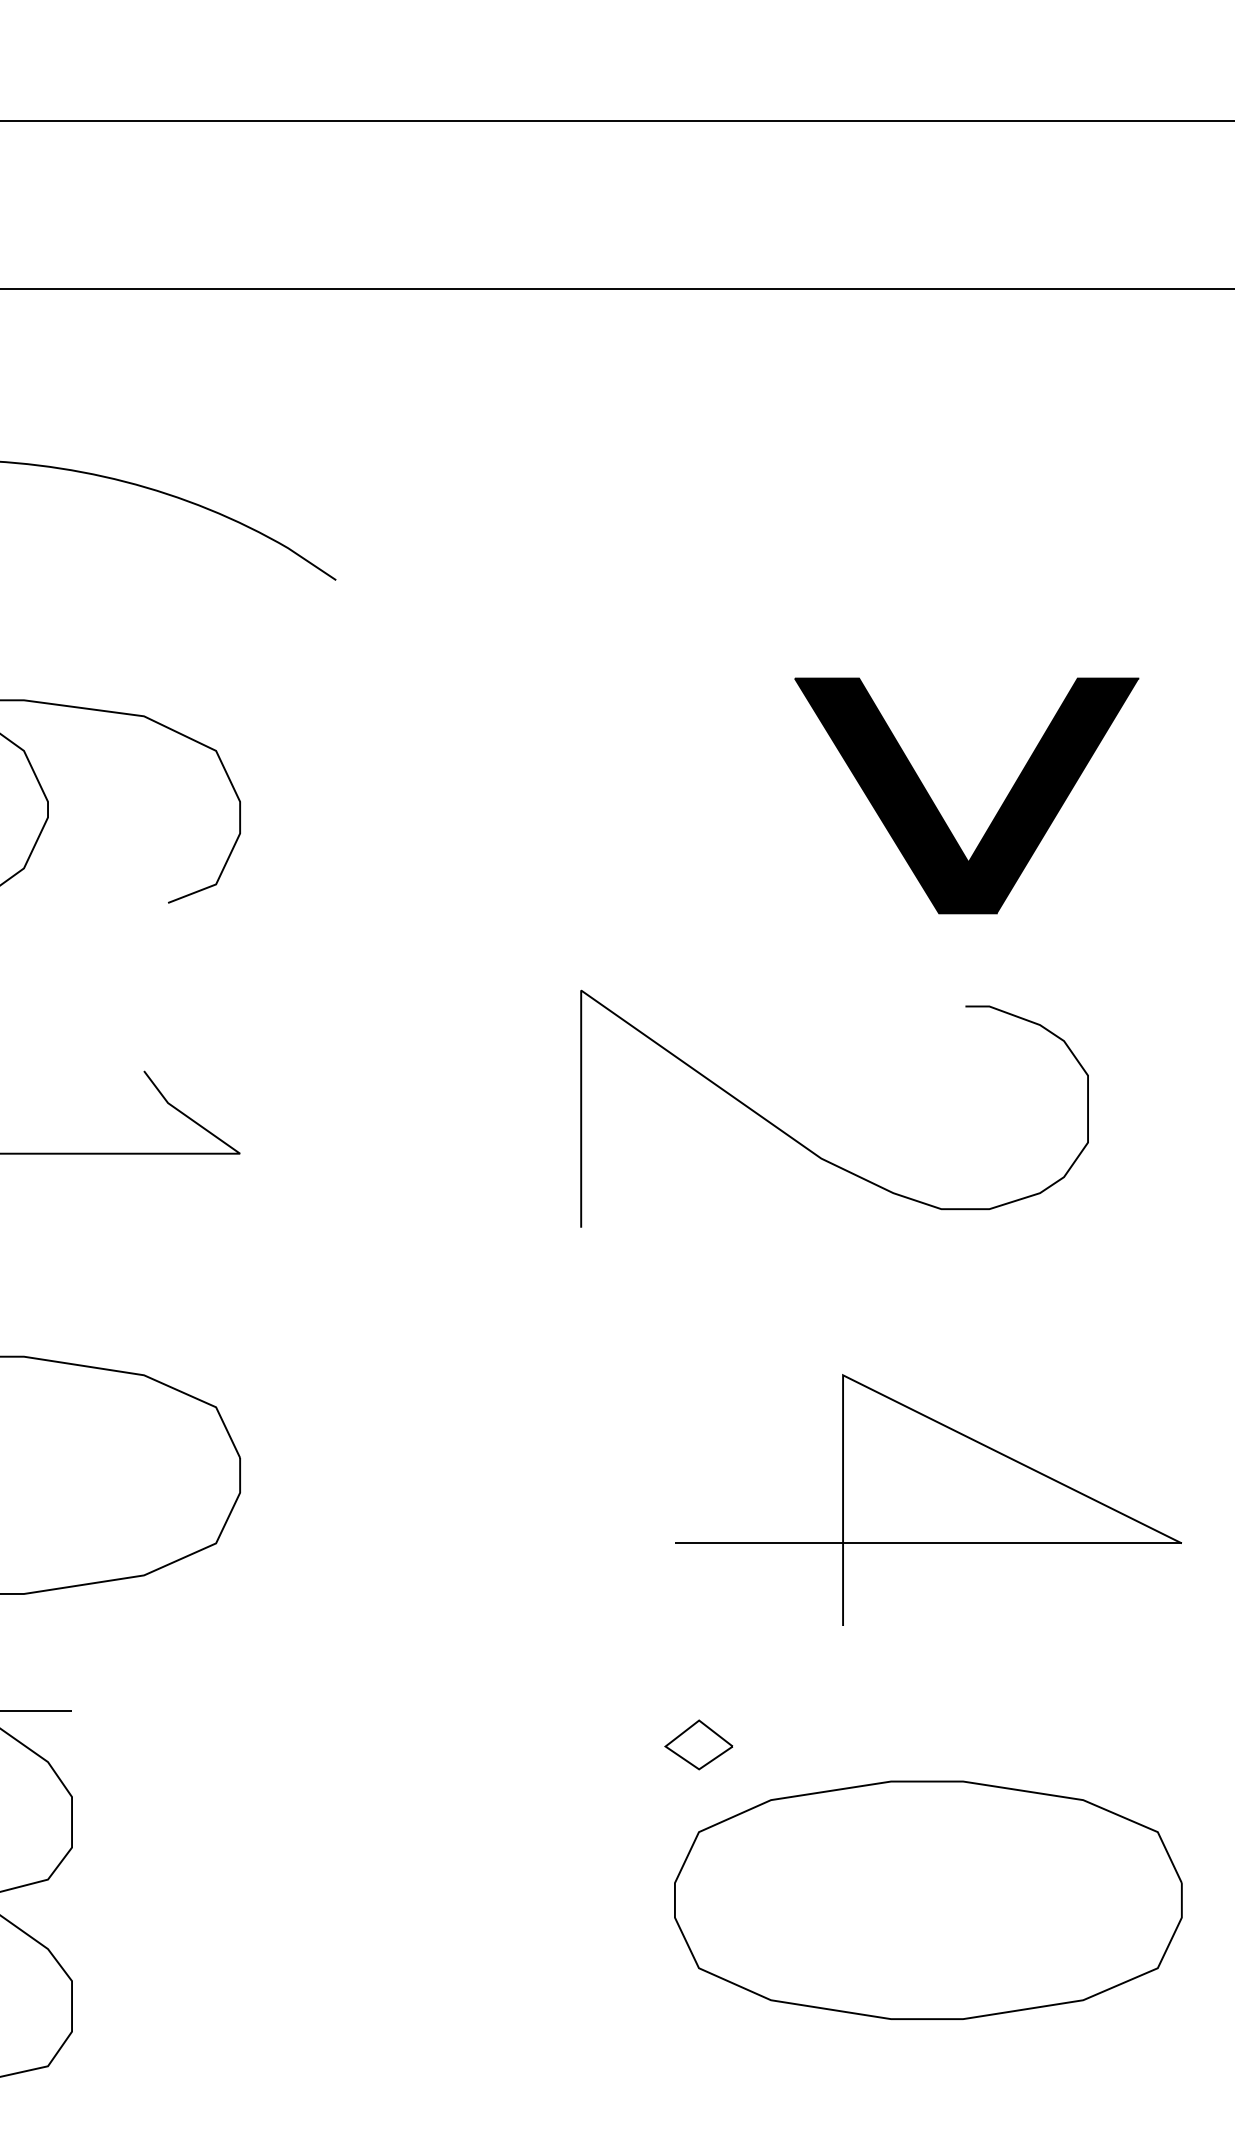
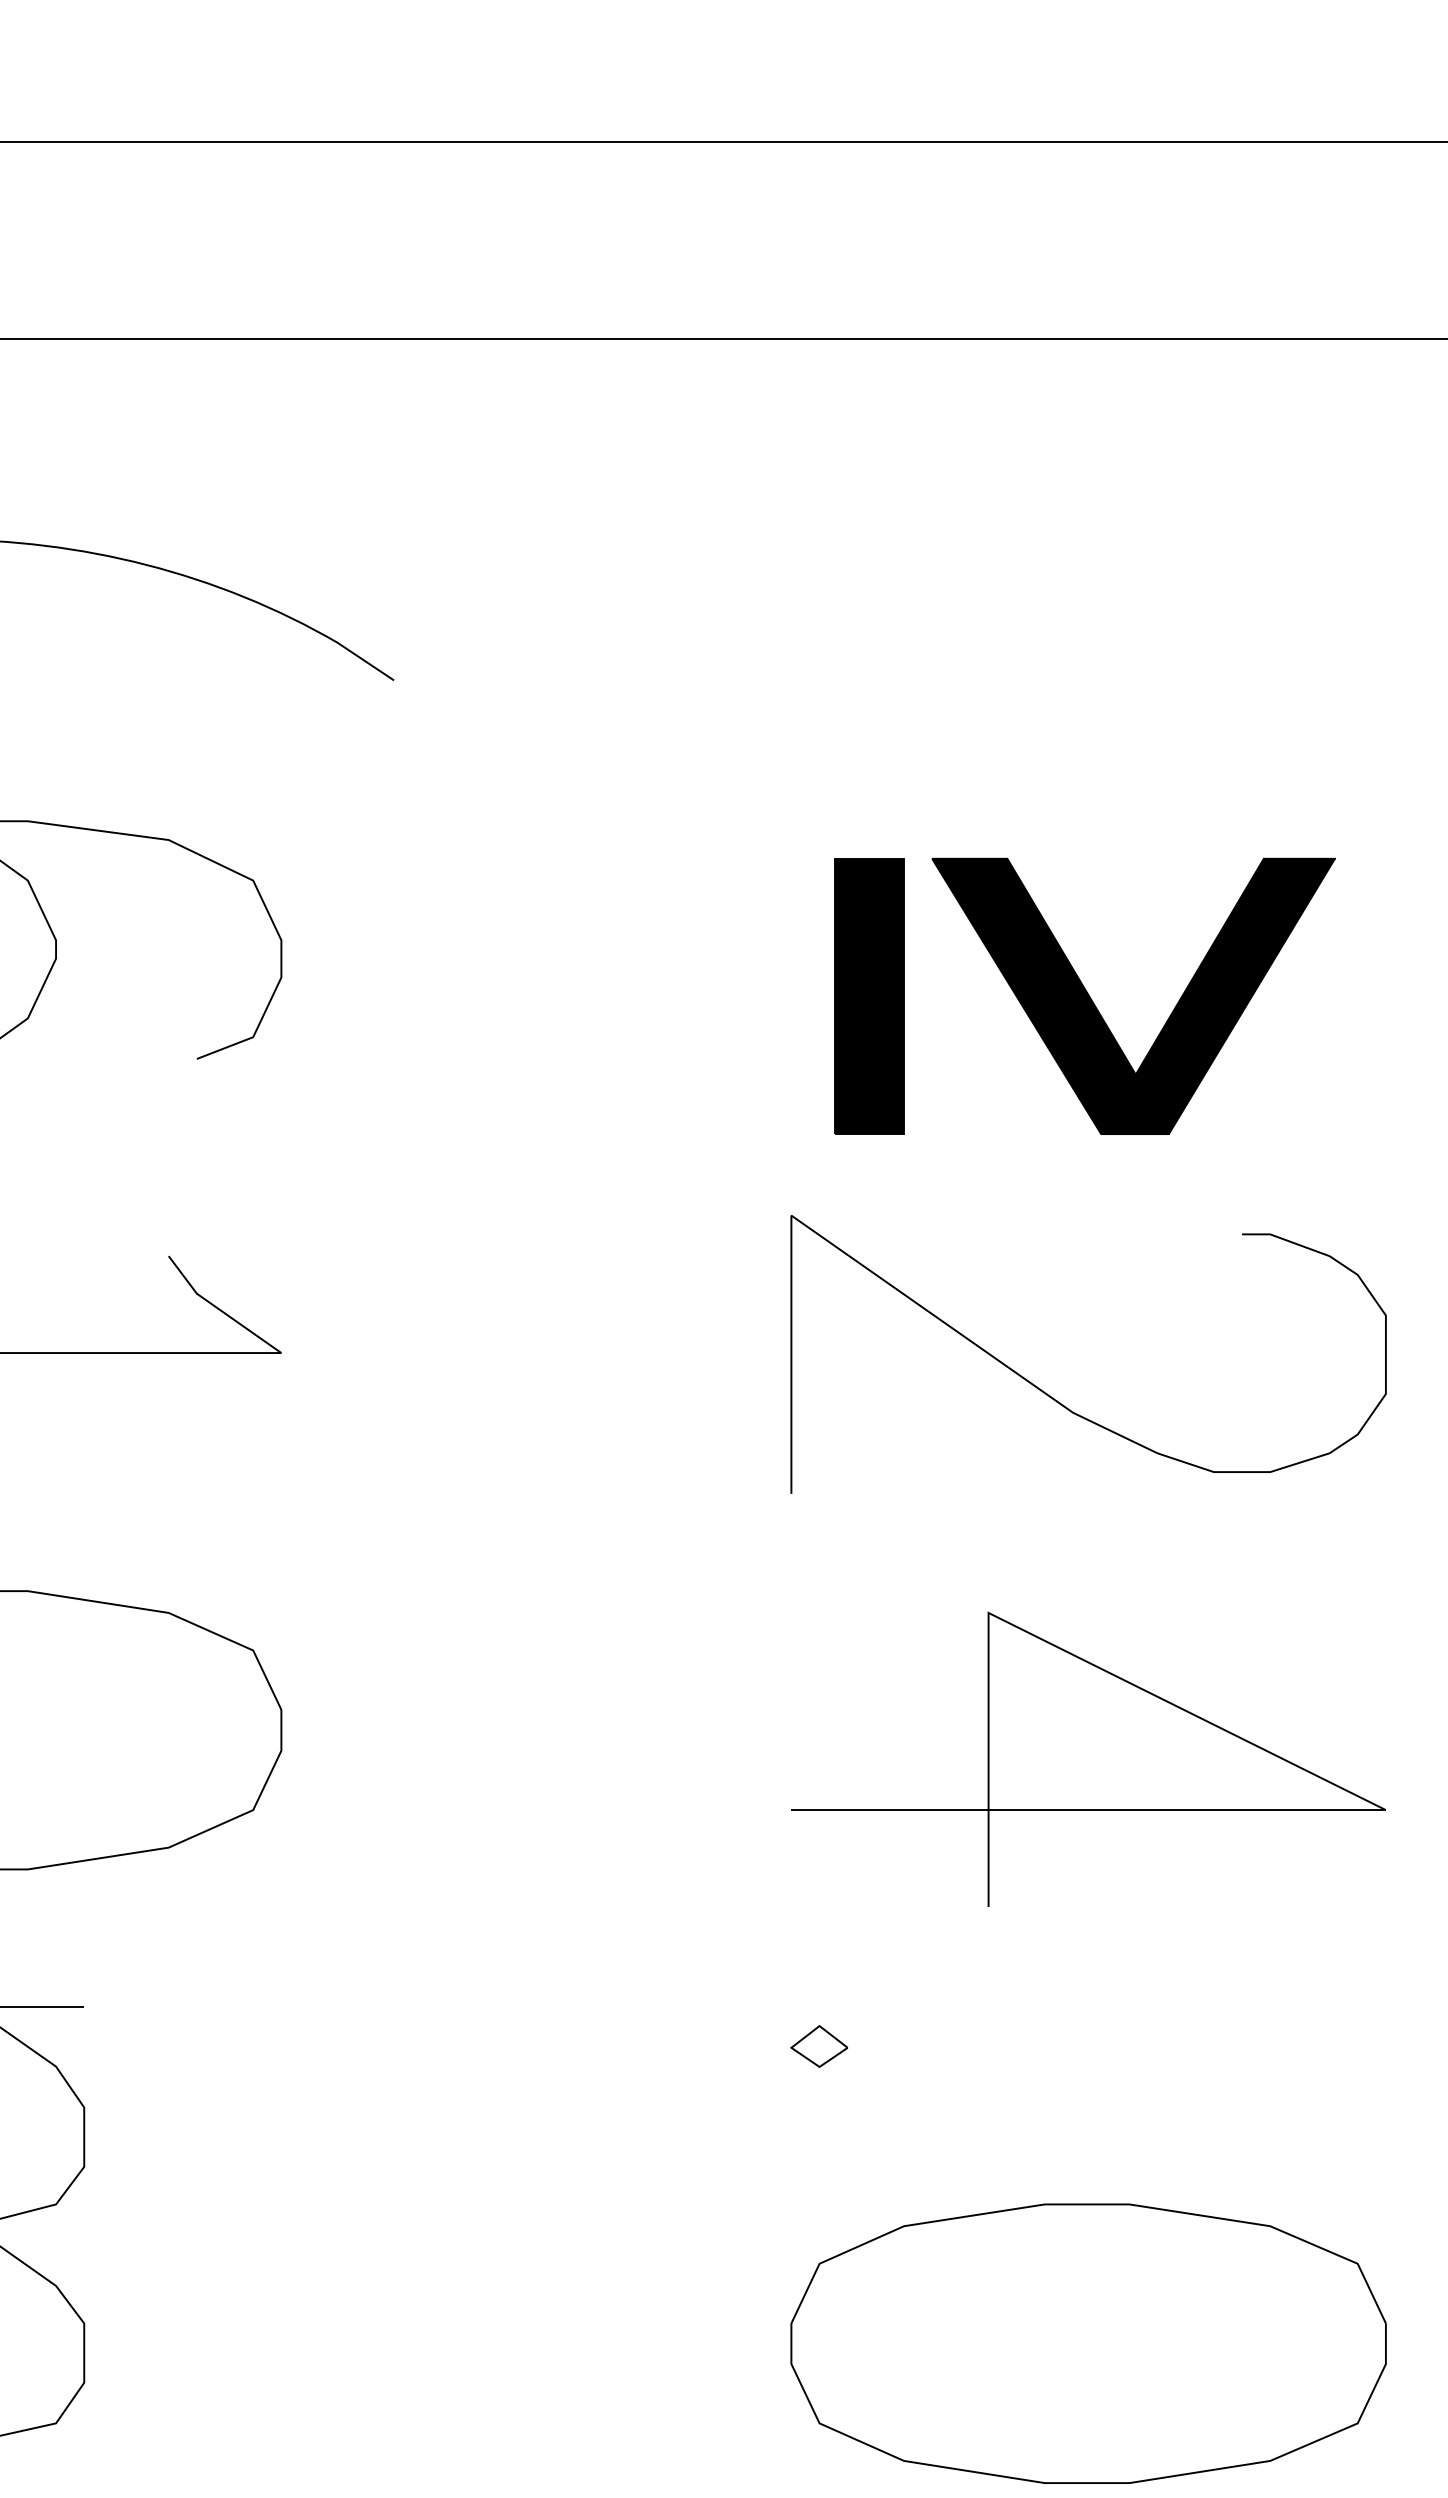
part: (940, 813) -> (1102, 1016), moved
part: (741, 849) -> (869, 996), added
curve: (804, 1145) -> (1053, 1397), moved
part: (698, 1744) -> (818, 2046), size x0.71
part: (928, 1900) -> (1088, 2343), moved

